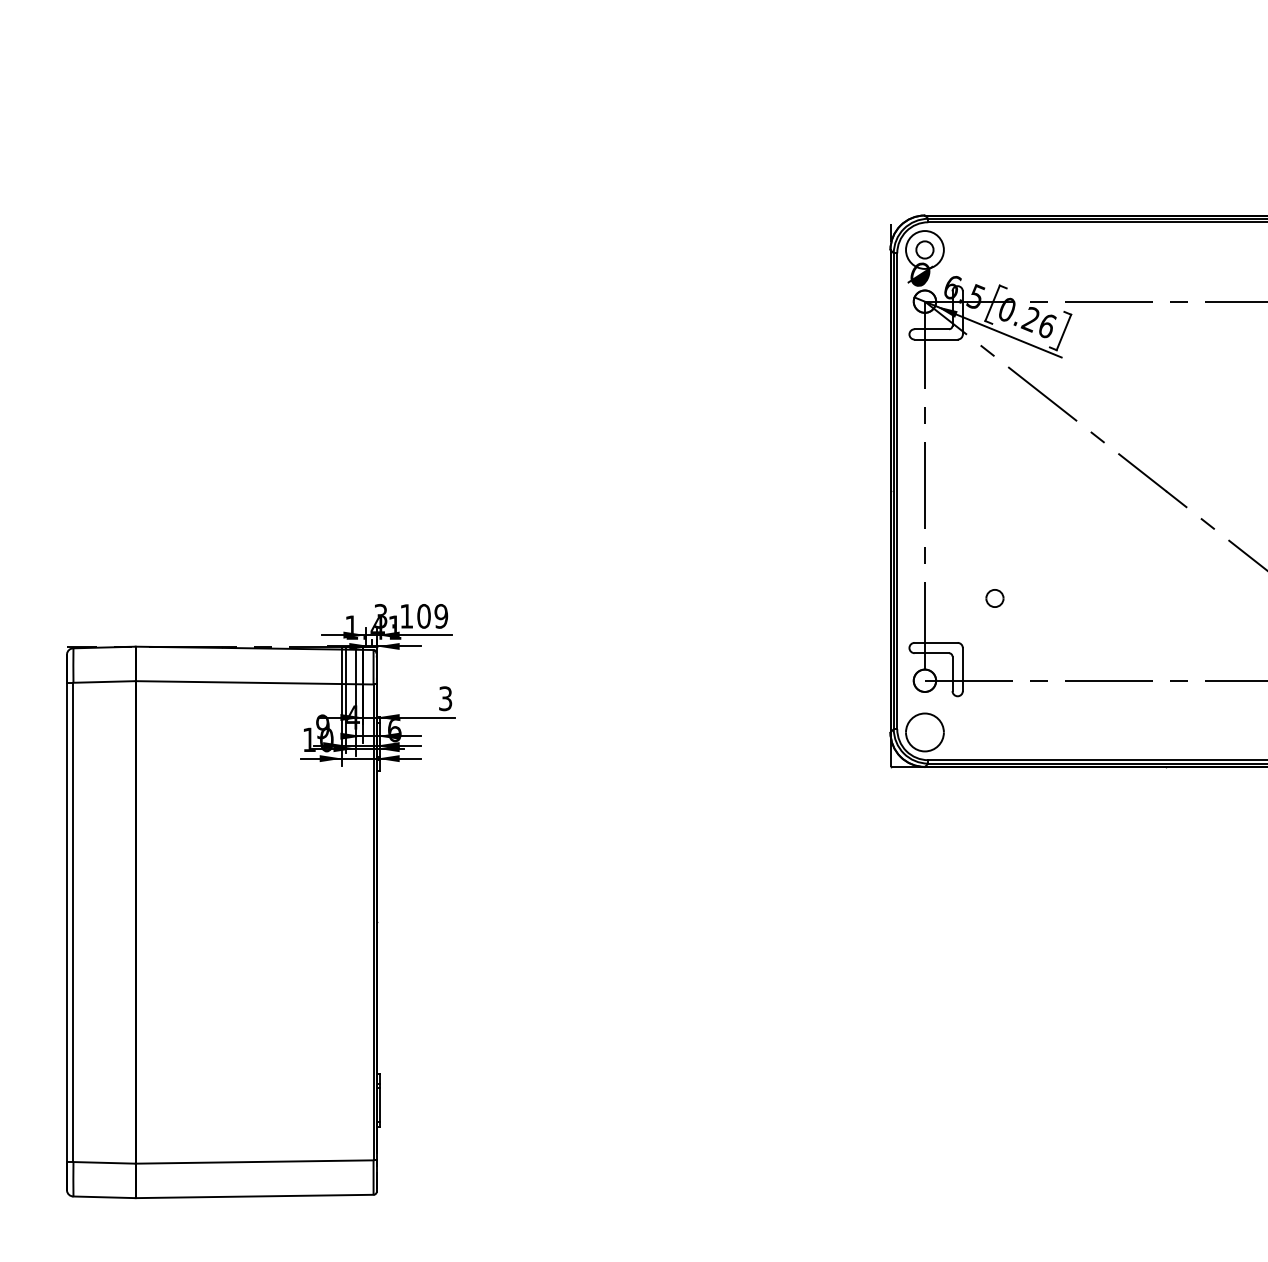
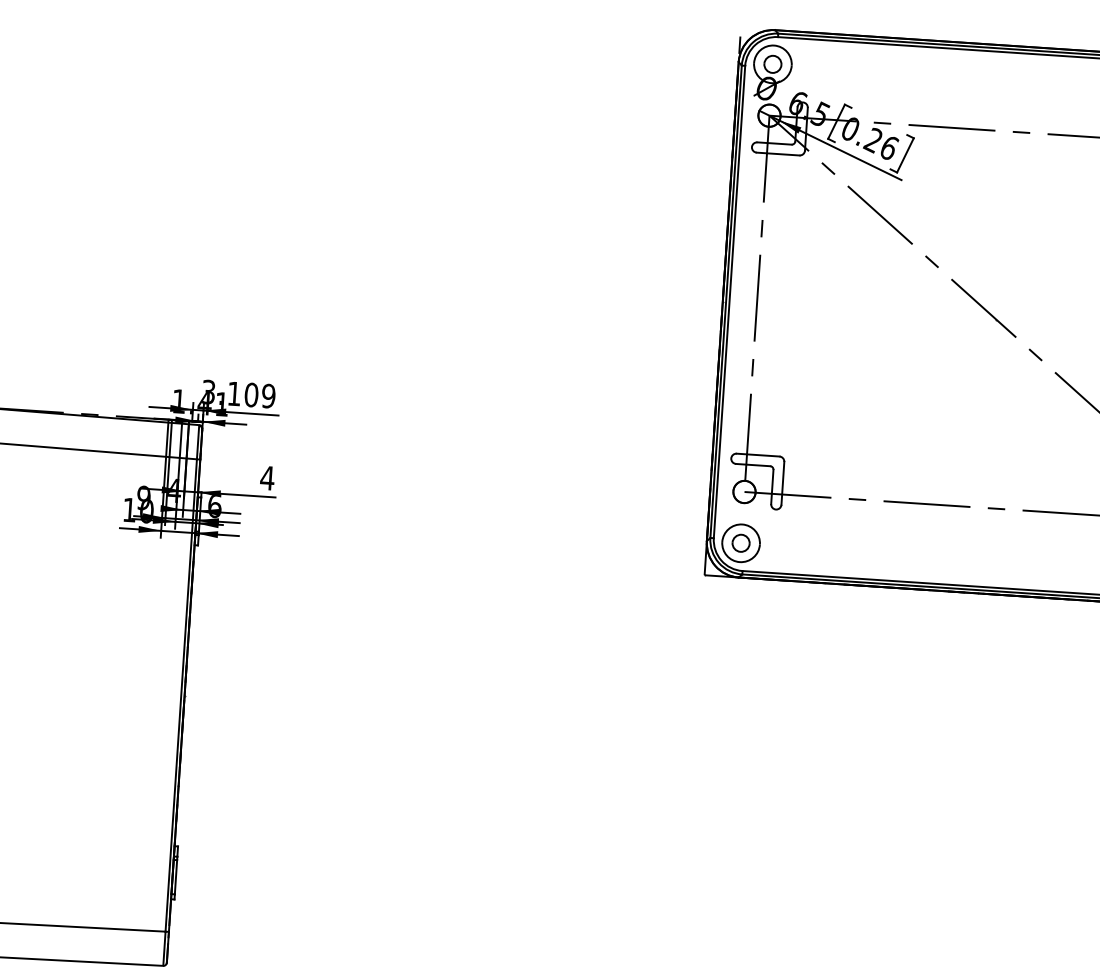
part: (994, 598) -> (740, 543), moved
text: (445, 698) -> (267, 477), 3 -> 4

